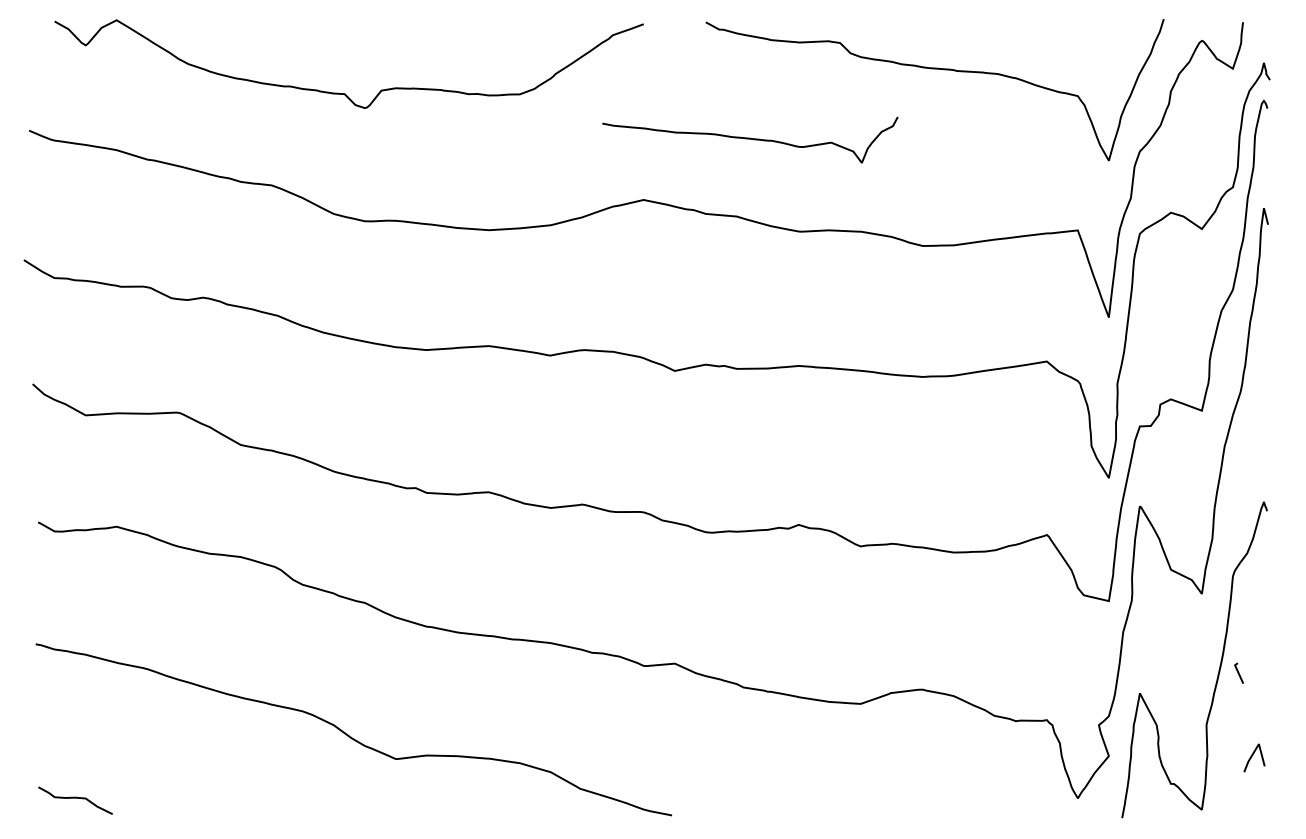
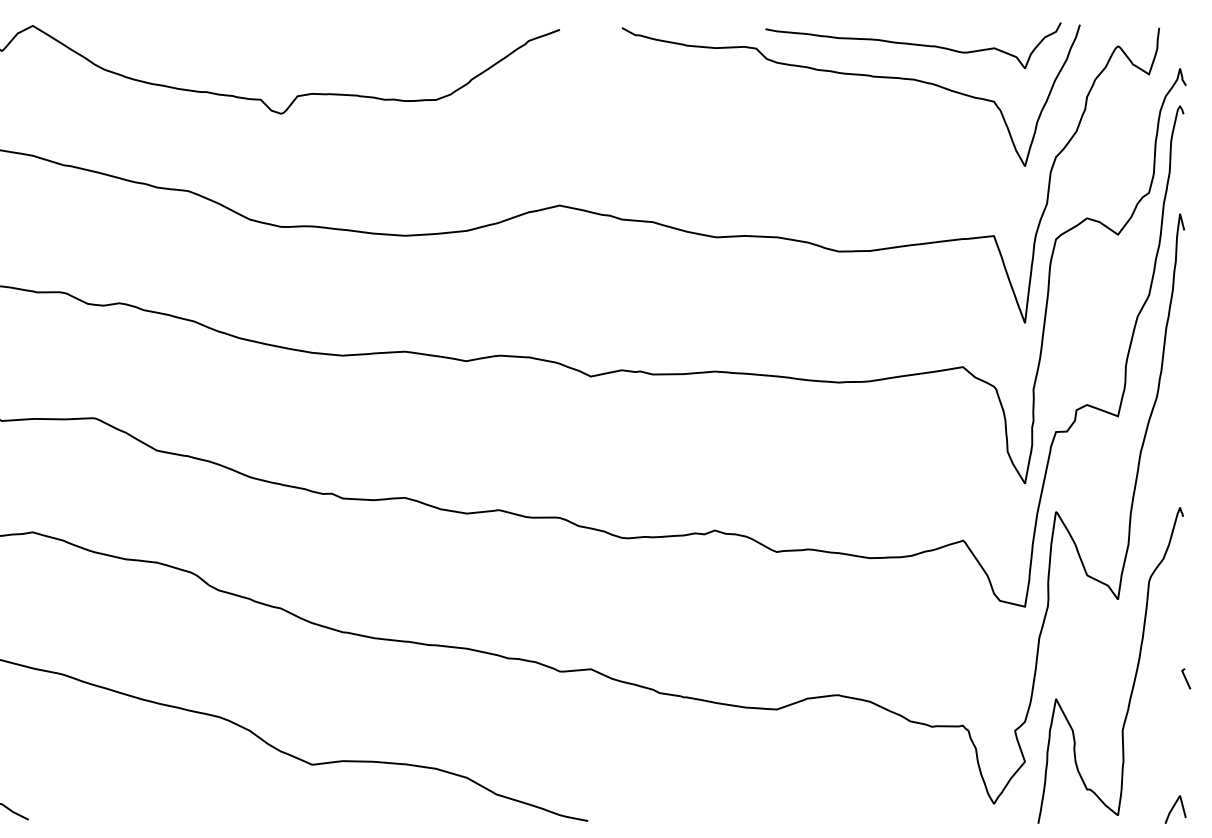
curve: (750, 139) -> (913, 45), moved
line: (1238, 672) -> (1185, 678), moved
line: (1253, 755) -> (1174, 807), moved

